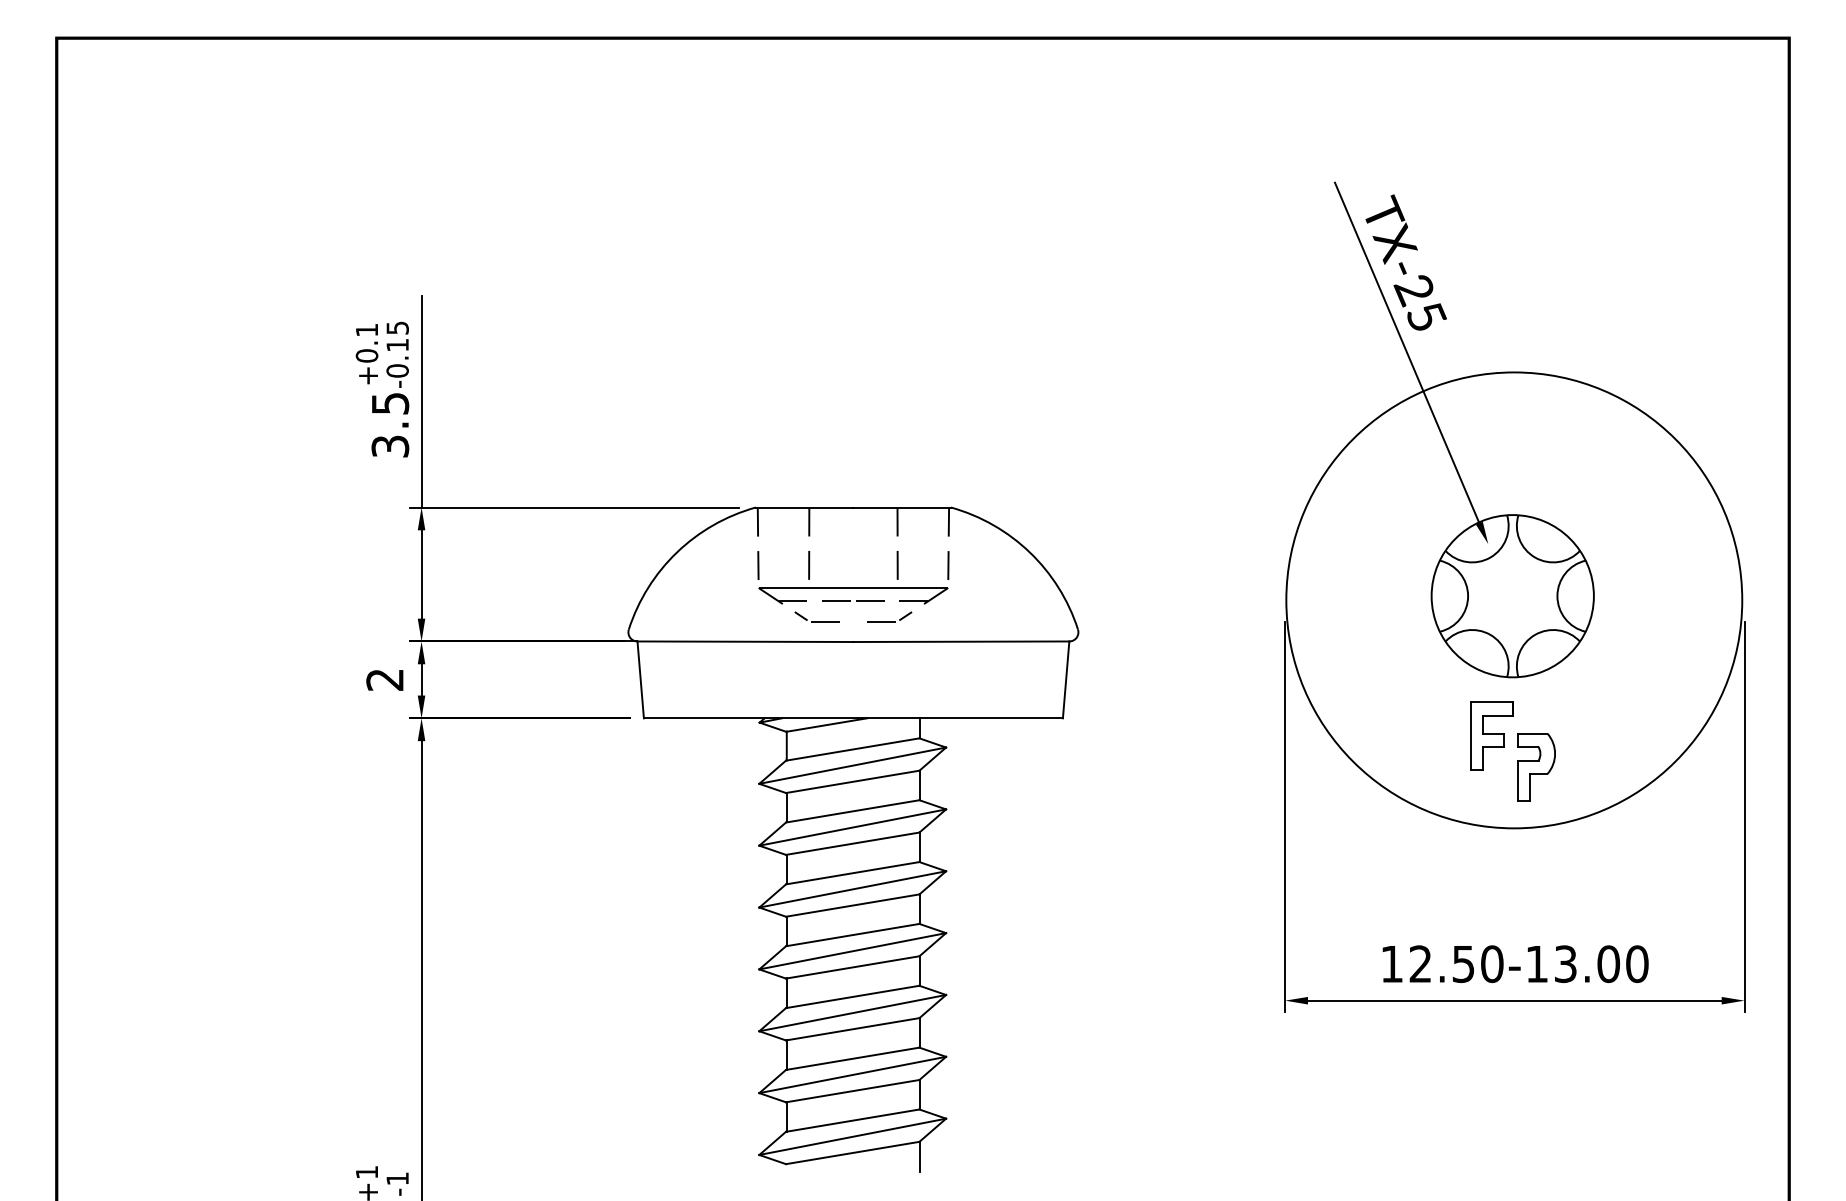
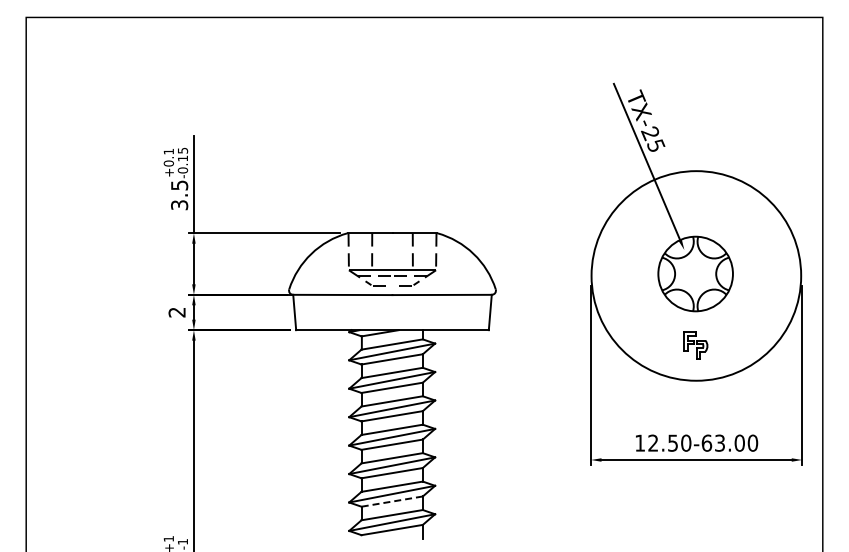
part: (1512, 751) -> (695, 345), size x0.6
text: (1536, 962) -> (706, 442), 12.50-13.00 -> 12.50-63.00
line: (851, 1090) -> (391, 501), solid -> dashed

